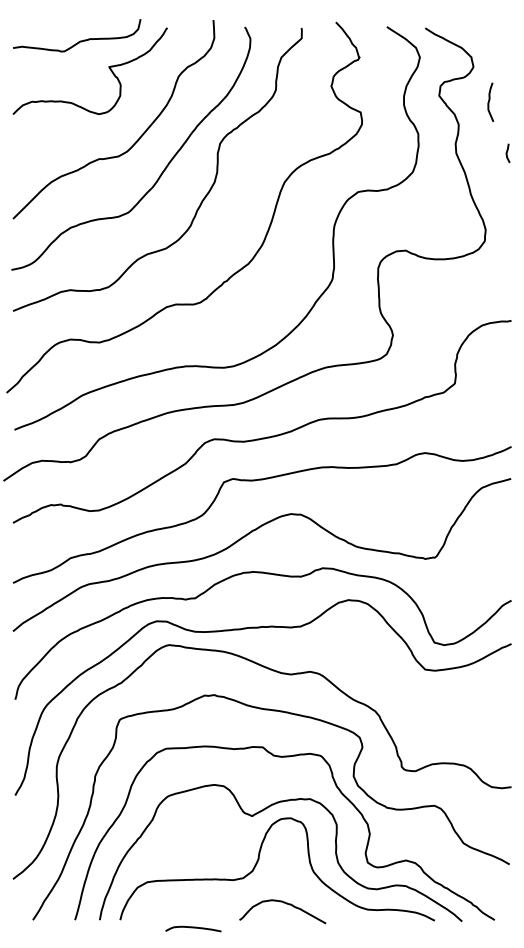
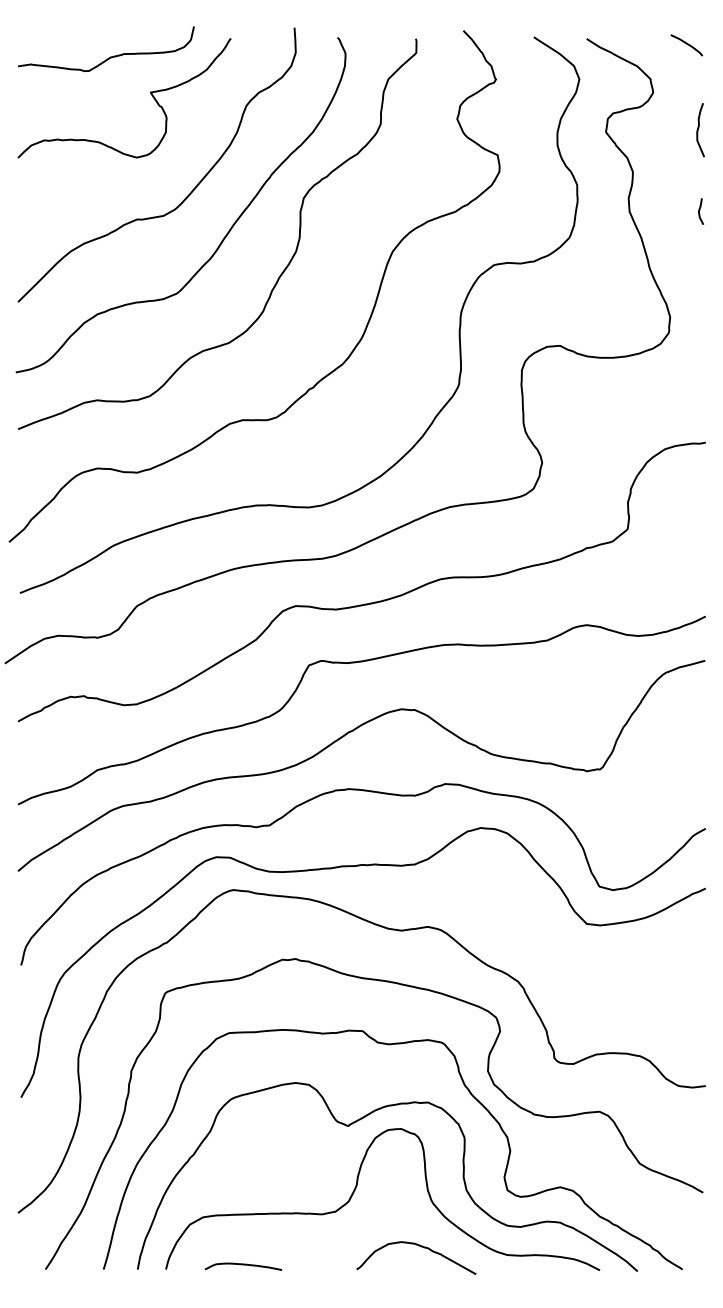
line: (497, 32) -> (686, 44), added
curve: (490, 100) -> (700, 127), moved
curve: (283, 903) -> (417, 1246), moved
curve: (193, 928) -> (243, 1265), moved

